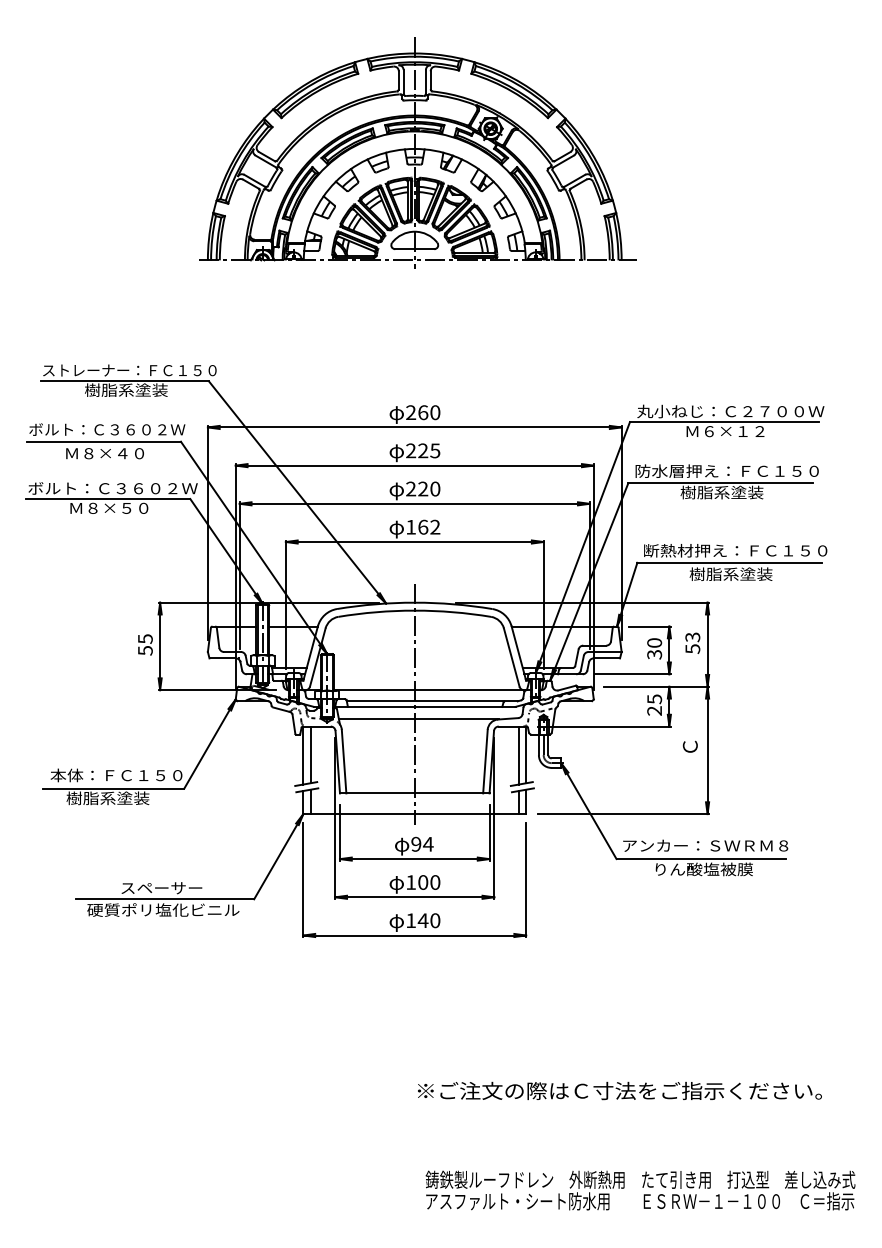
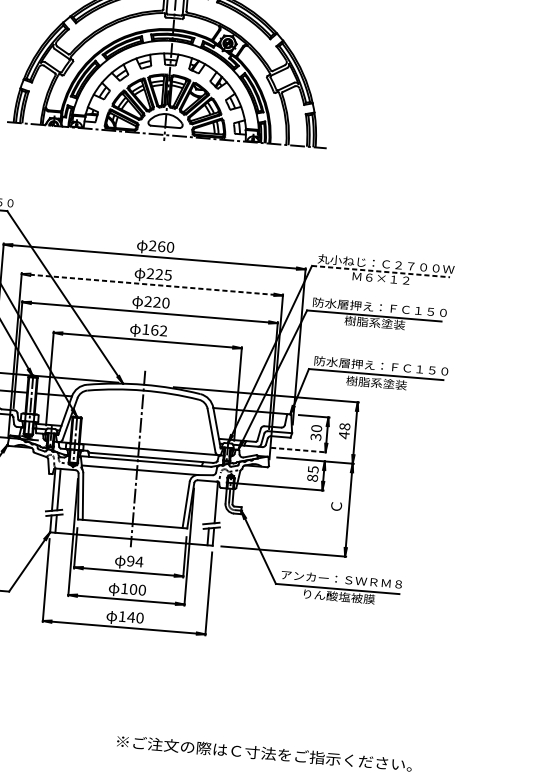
line: (724, 422) -> (380, 271), solid -> dashed
line: (415, 465) -> (152, 284), solid -> dashed
text: (668, 550) -> (332, 361), 断熱材押え：ＦＣ１５０ -> 防水層押え：ＦＣ１５０
text: (692, 643) -> (344, 431), 53 -> 48
line: (633, 674) -> (299, 450), solid -> dashed
text: (654, 710) -> (312, 477), 25 -> 85
line: (519, 755) -> (211, 502), removed

